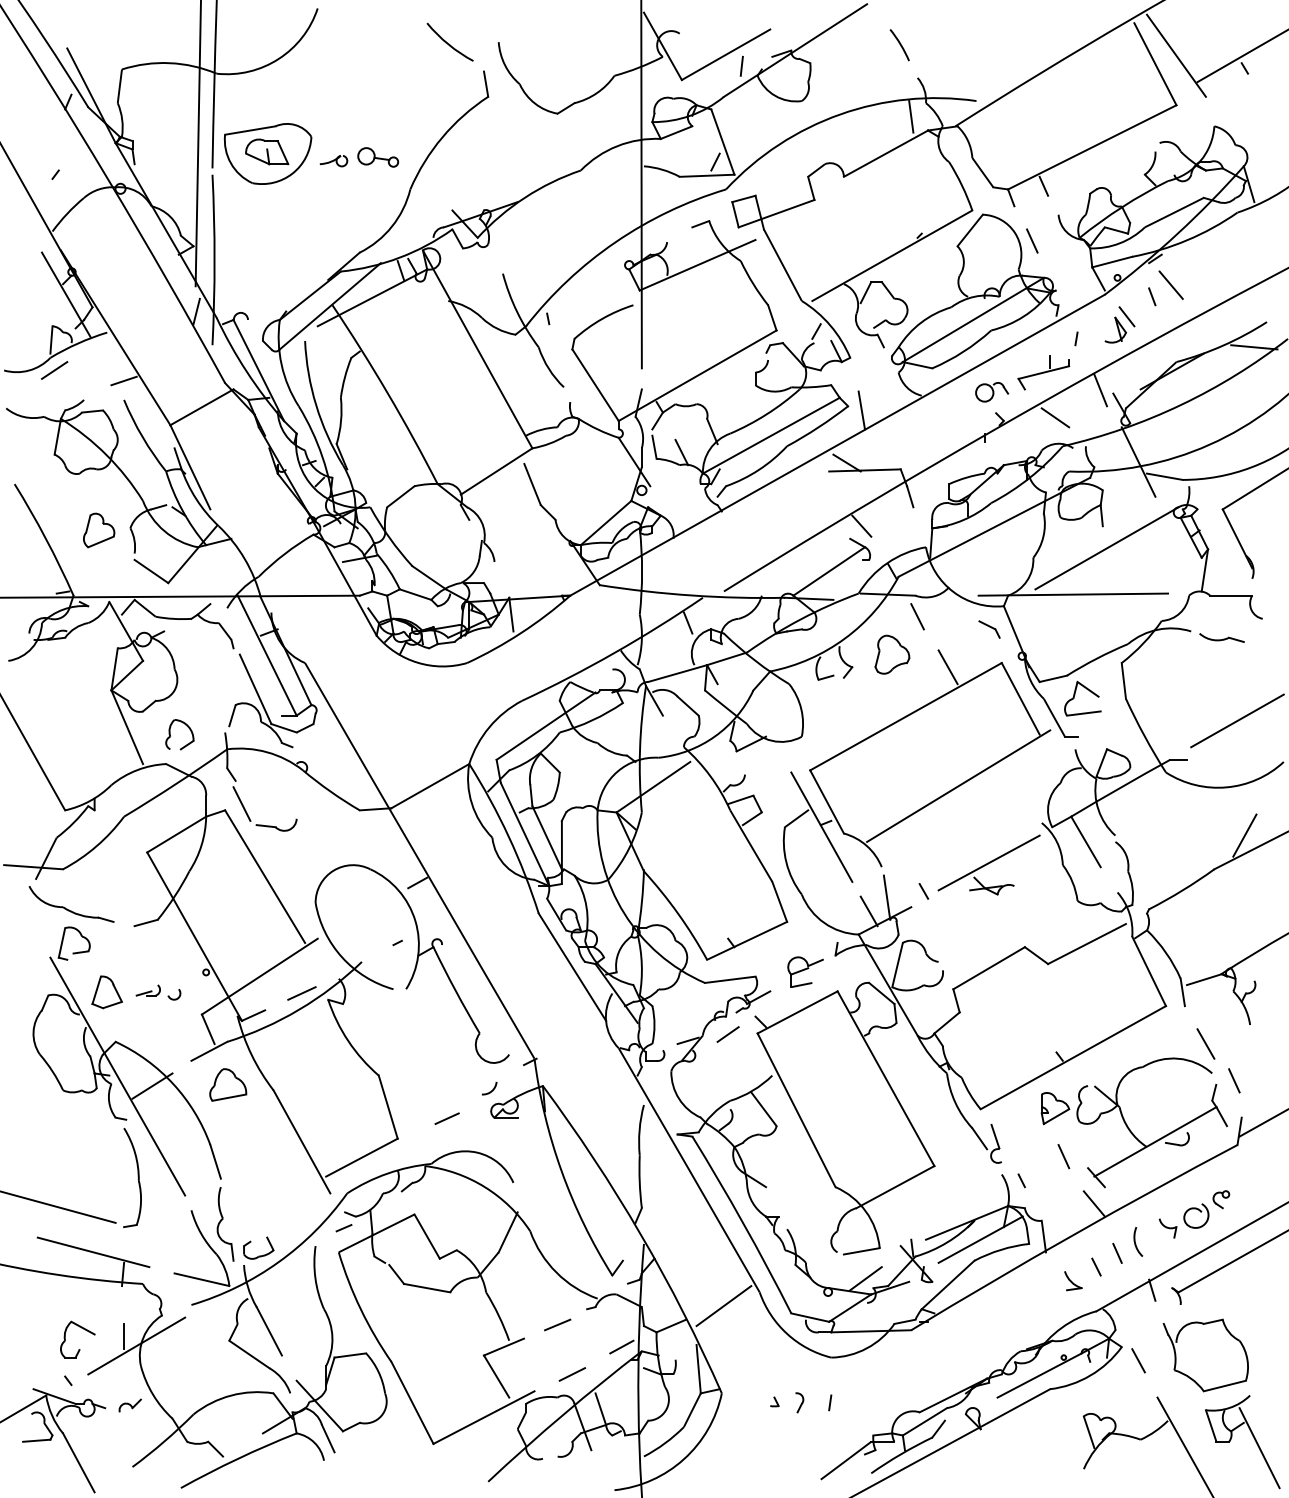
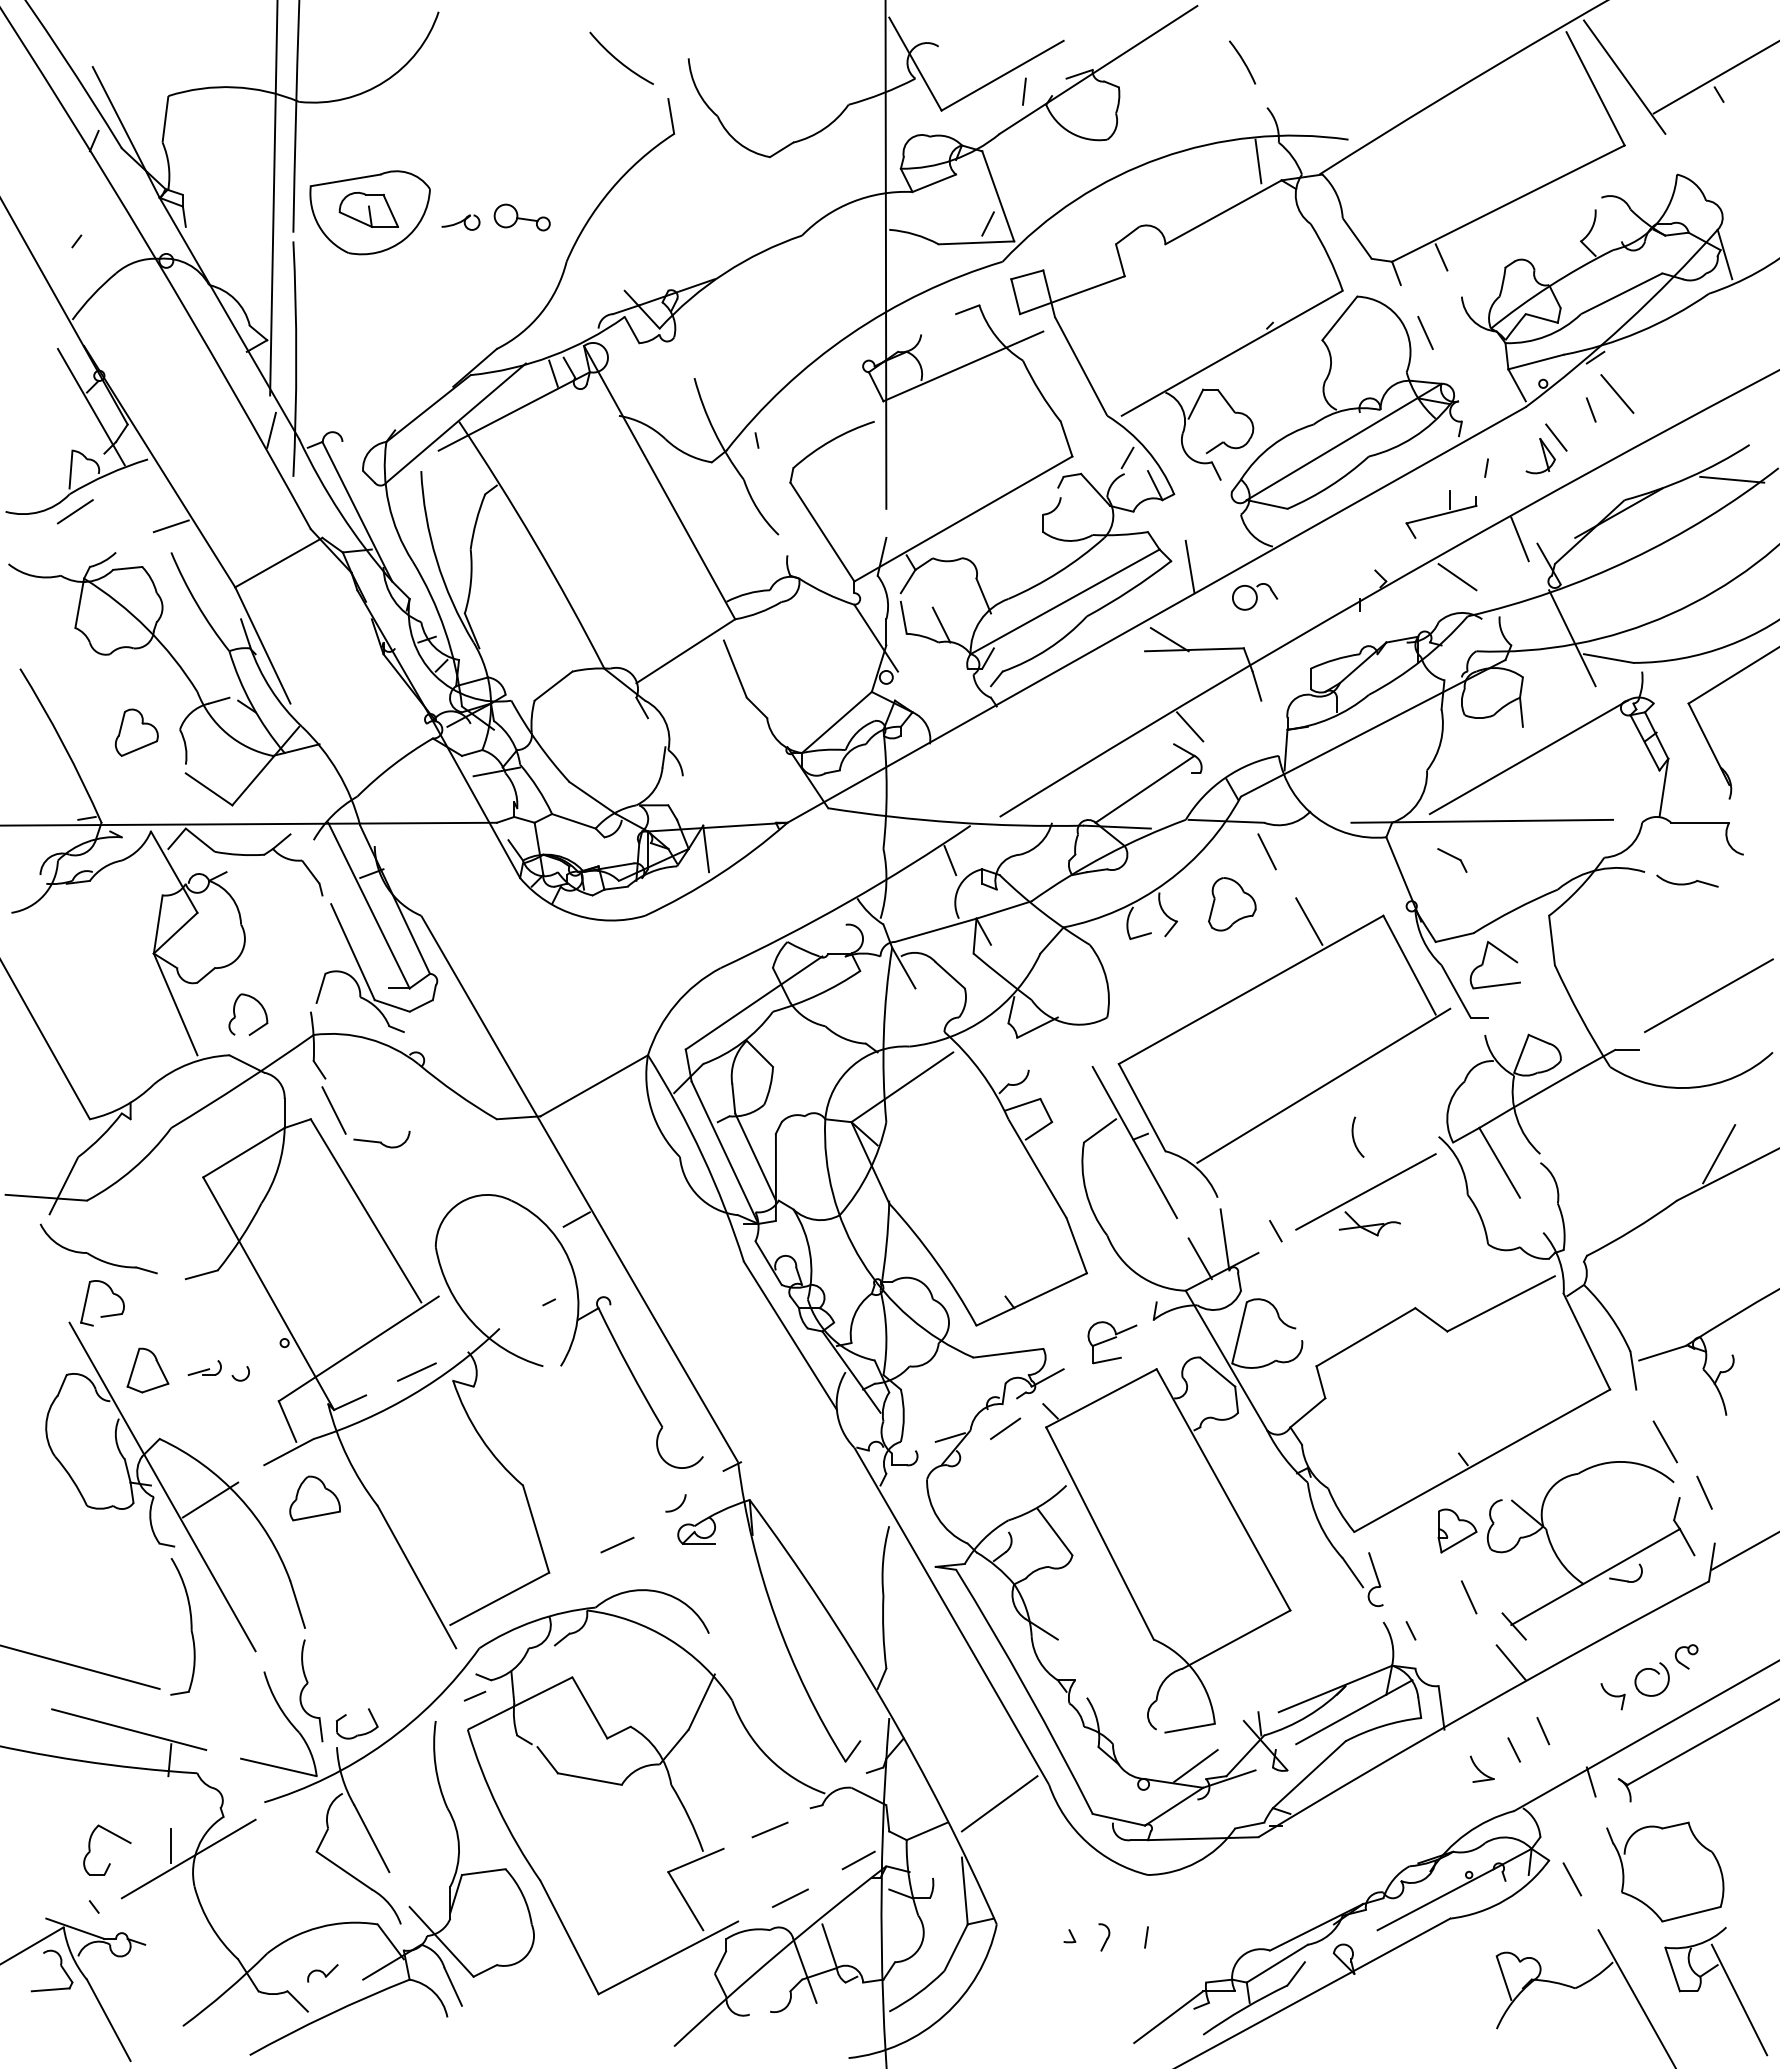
part: (992, 392) -> (1255, 596), moved
part: (989, 629) -> (1452, 860), moved
arc: (1135, 1242) -> (1354, 1137), moved
part: (130, 1405) -> (322, 1973), moved

